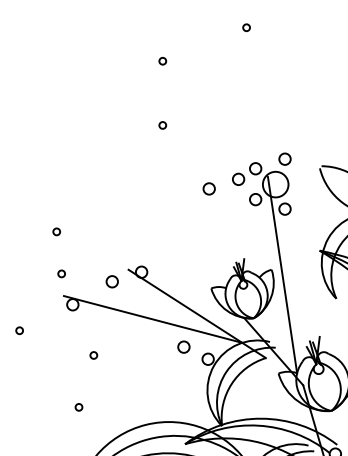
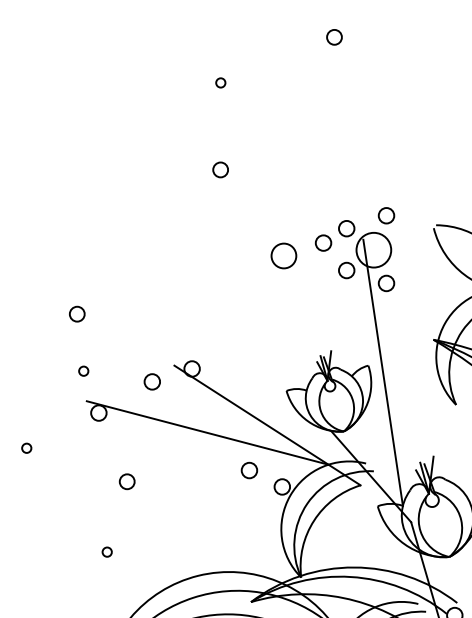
circle: (246, 27) -> (334, 37), size x1.6
circle: (162, 125) -> (220, 170), size x1.6
circle: (208, 188) -> (282, 255), size x1.6
circle: (56, 231) -> (76, 313), size x1.6
circle: (93, 355) -> (126, 481), size x1.6

